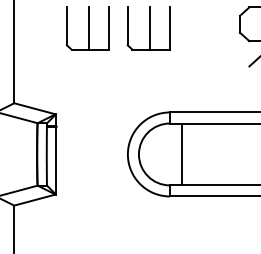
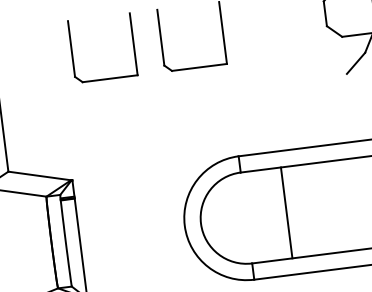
line: (88, 28) -> (103, 48), removed
line: (149, 28) -> (193, 36), removed
line: (182, 154) -> (287, 212), moved

